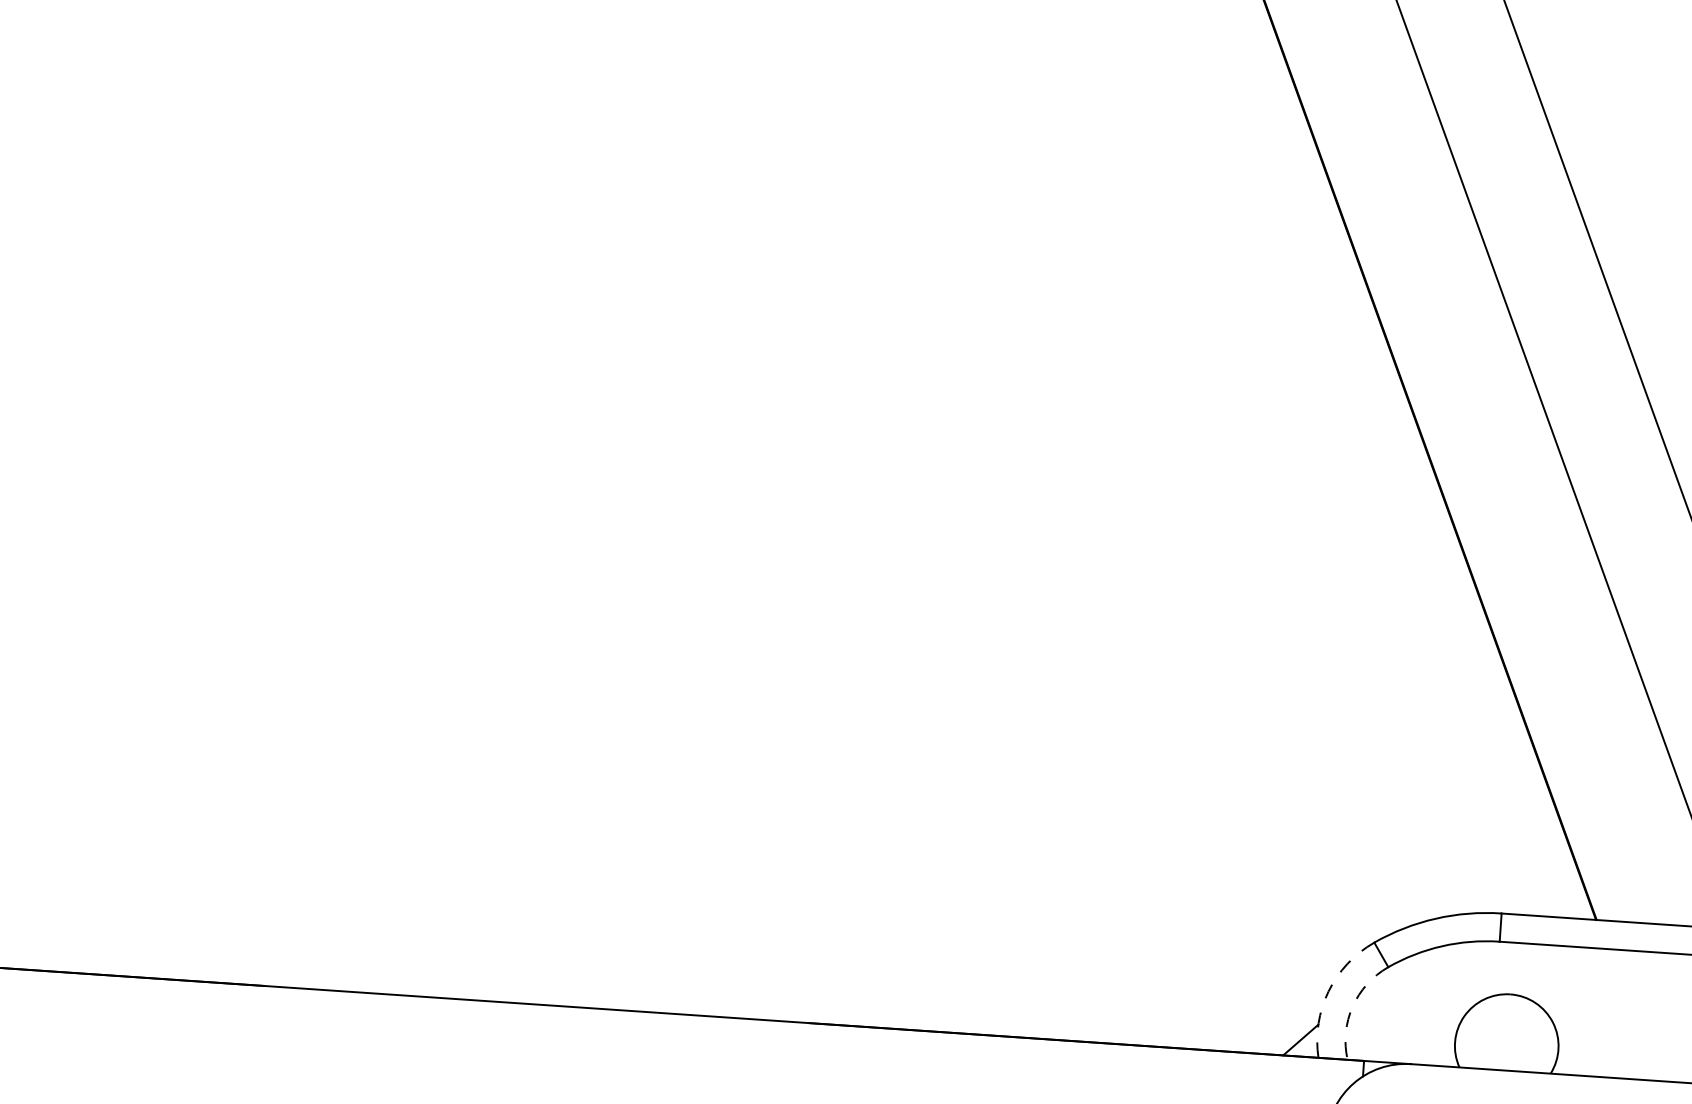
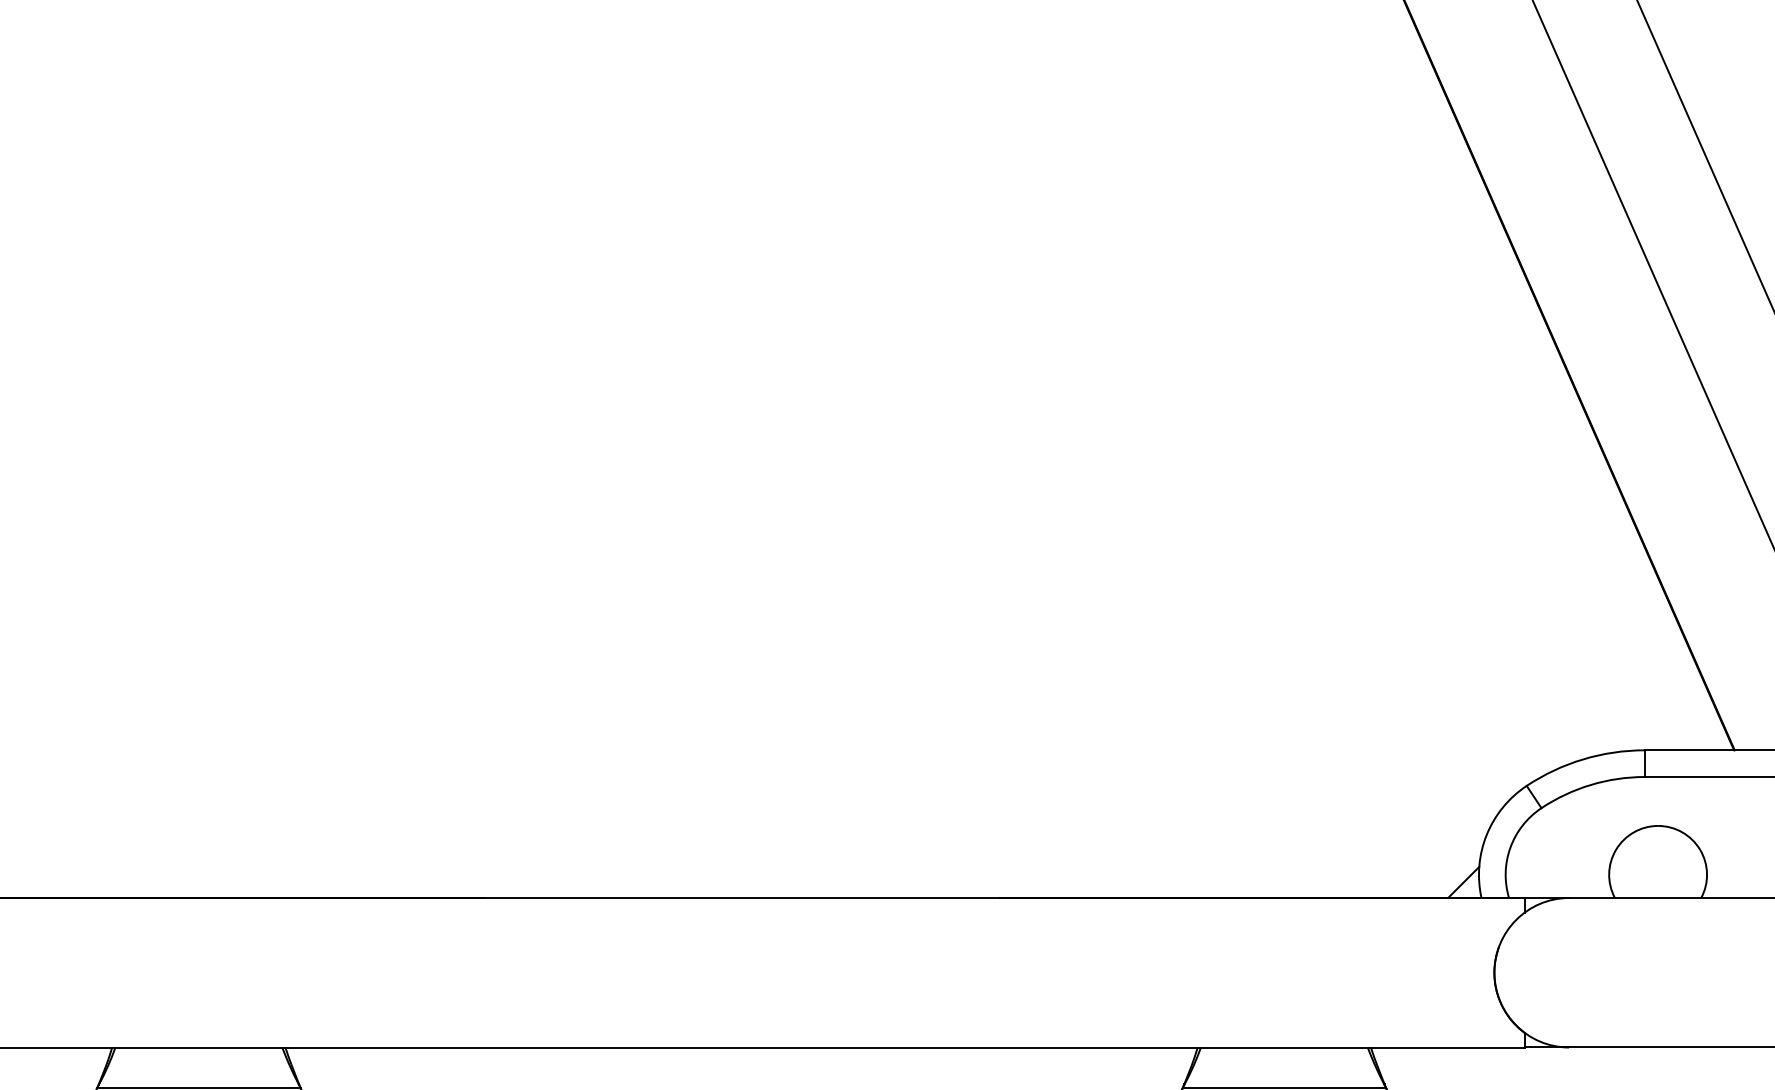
arc: (1328, 991) -> (1486, 834), dashed -> solid
arc: (1352, 1006) -> (1510, 847), dashed -> solid

